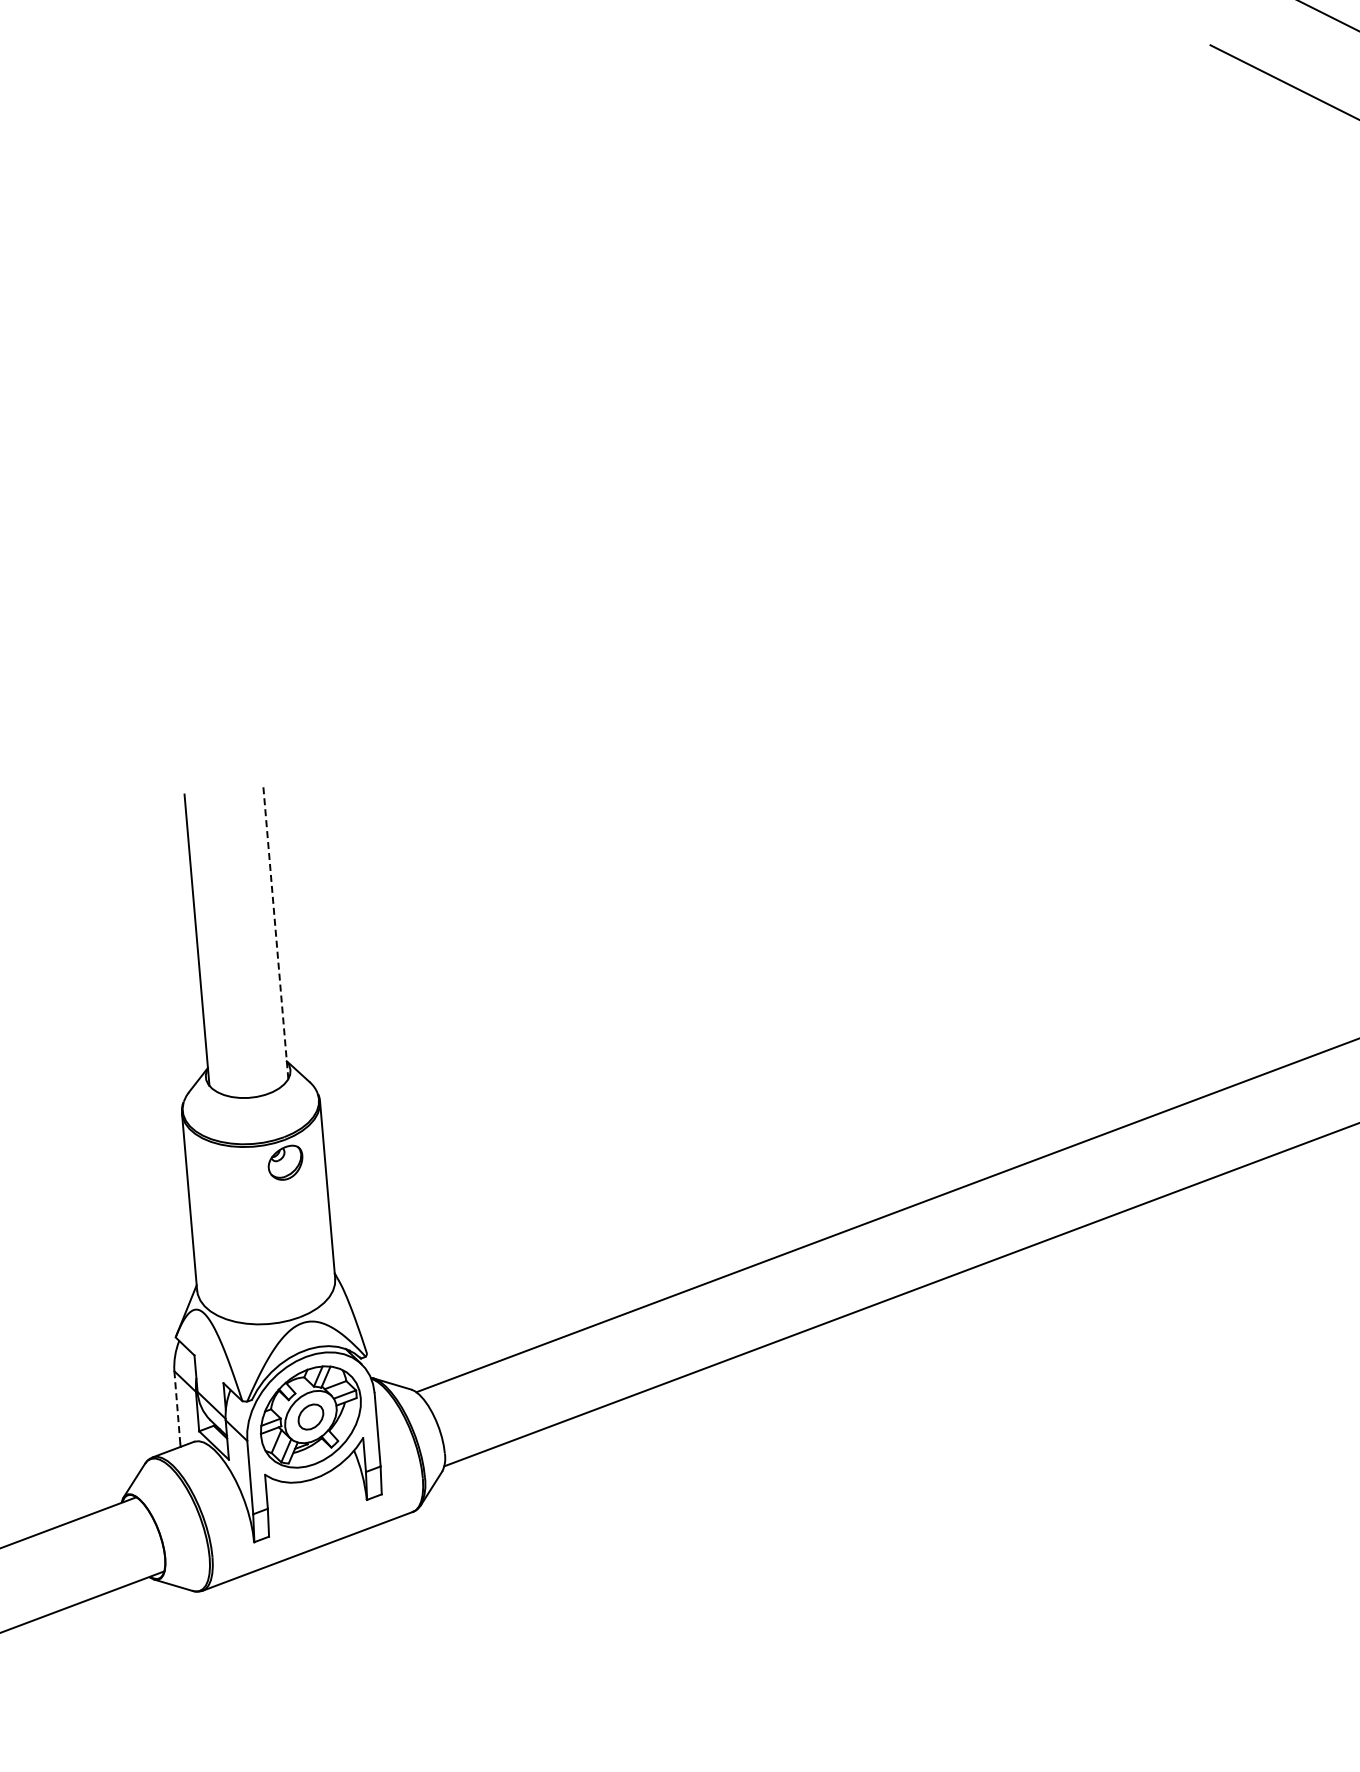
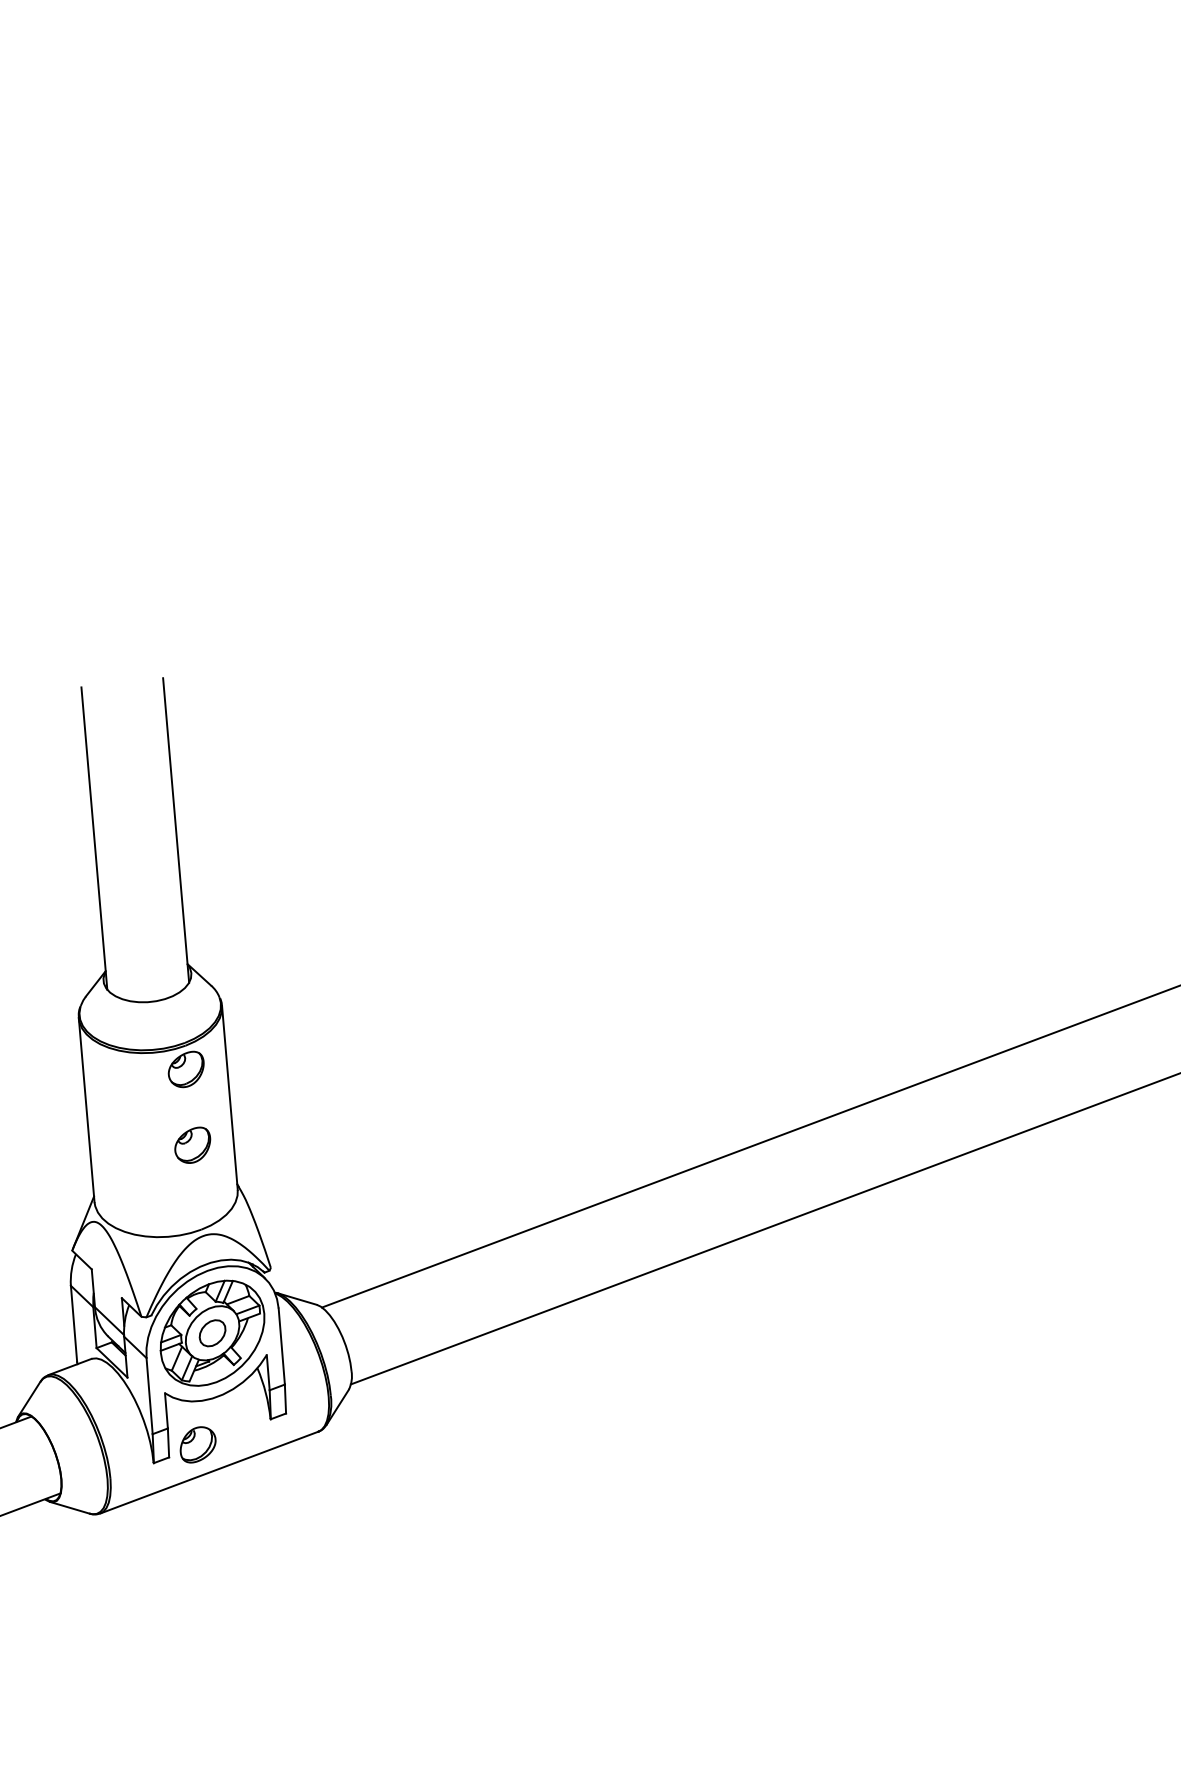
line: (275, 931) -> (175, 829), dashed -> solid
part: (291, 1235) -> (192, 1144), added
line: (177, 1407) -> (74, 1323), dashed -> solid
part: (296, 1524) -> (197, 1444), added

